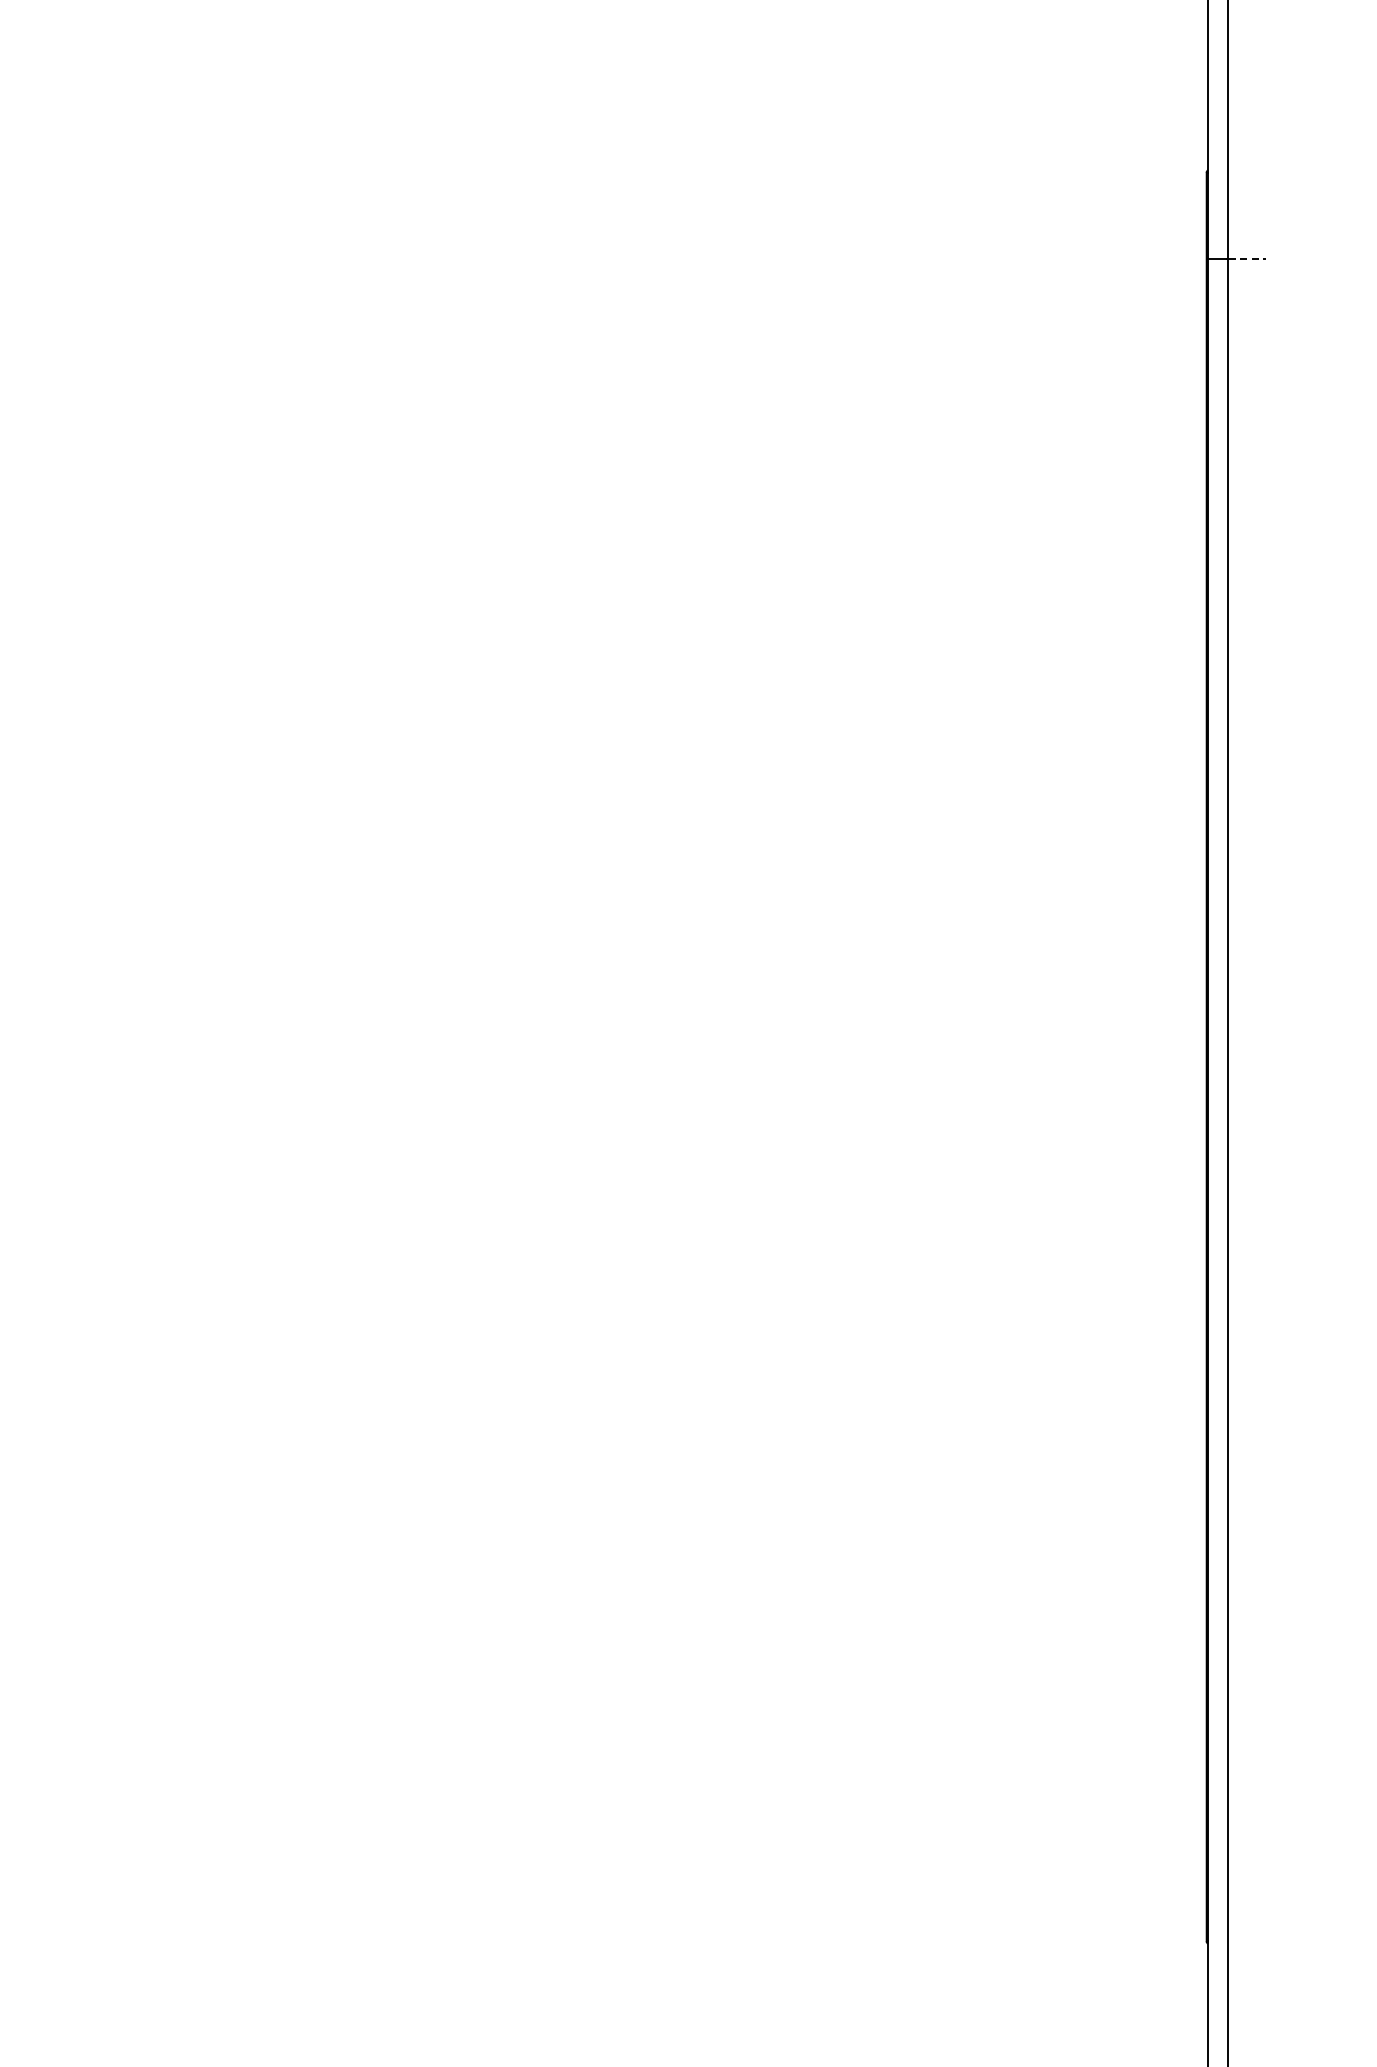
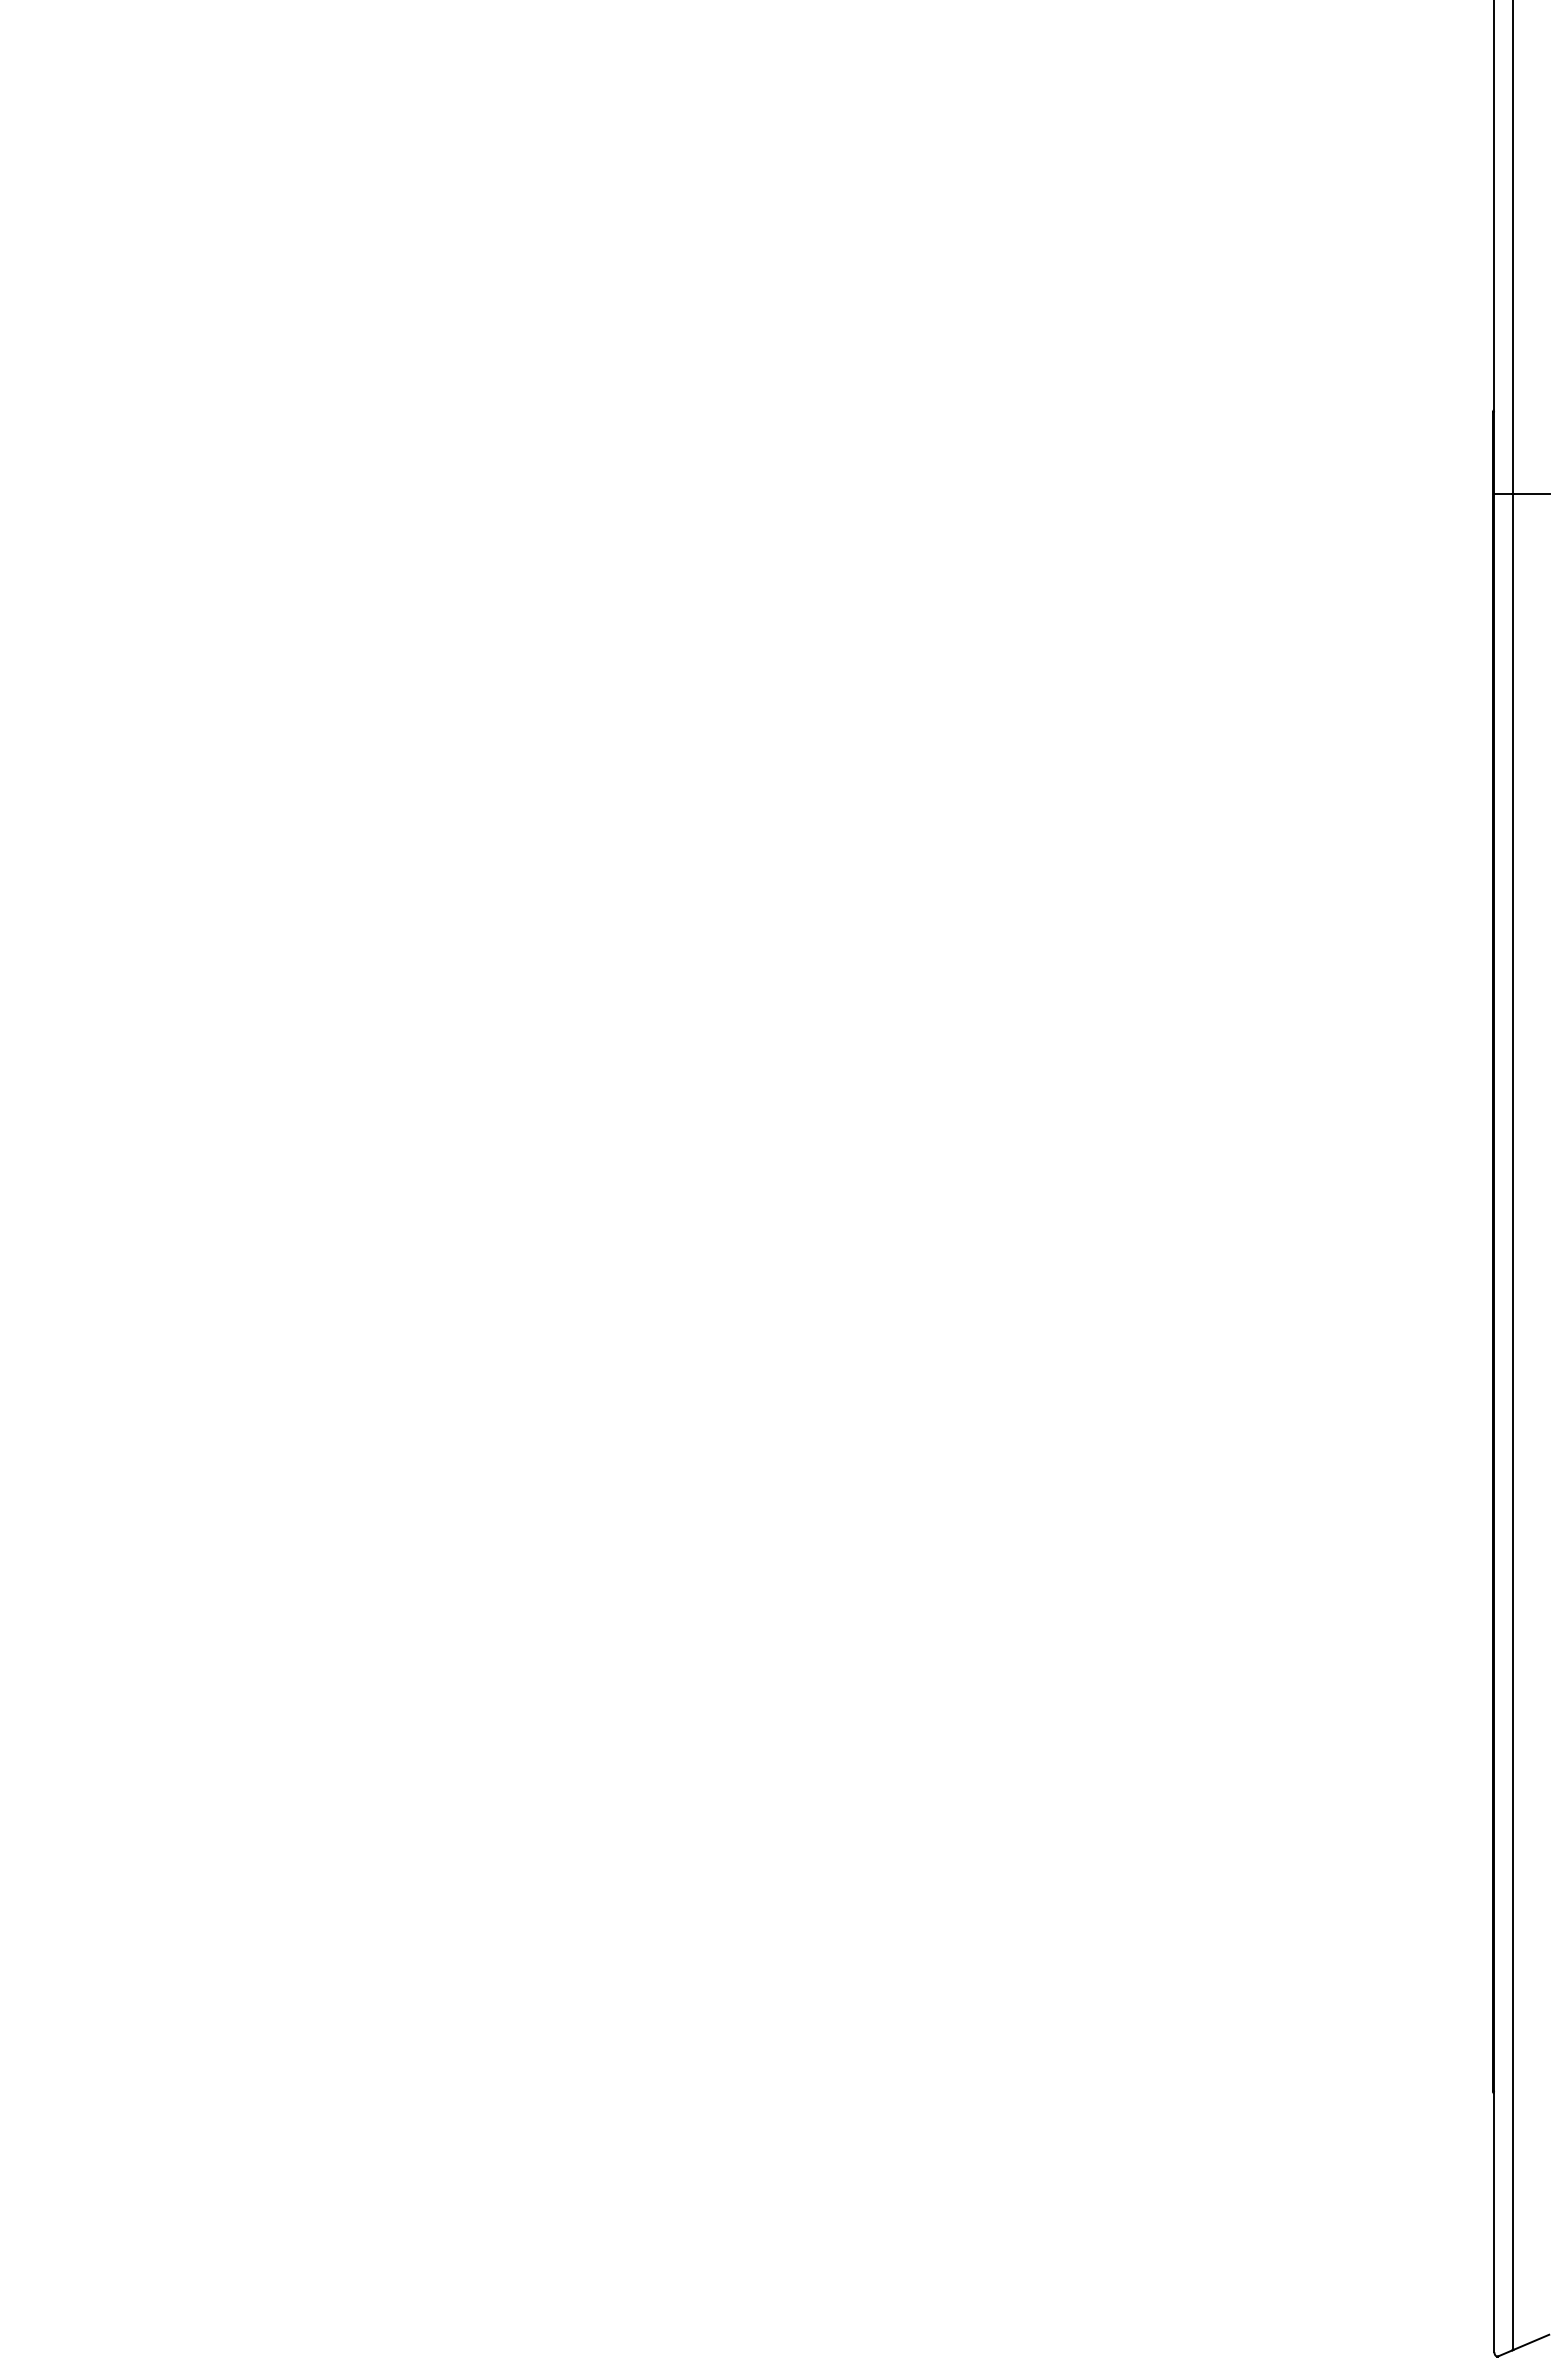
line: (1247, 258) -> (1531, 493), dashed -> solid

